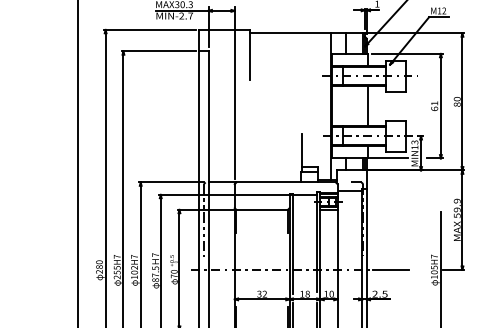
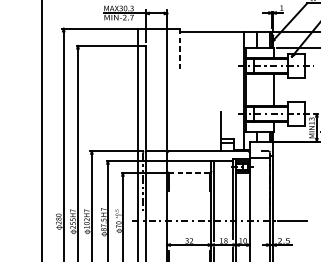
line: (250, 55) -> (179, 49), solid -> dashed
line: (389, 158) -> (291, 131), removed
line: (262, 209) -> (189, 172), solid -> dashed

